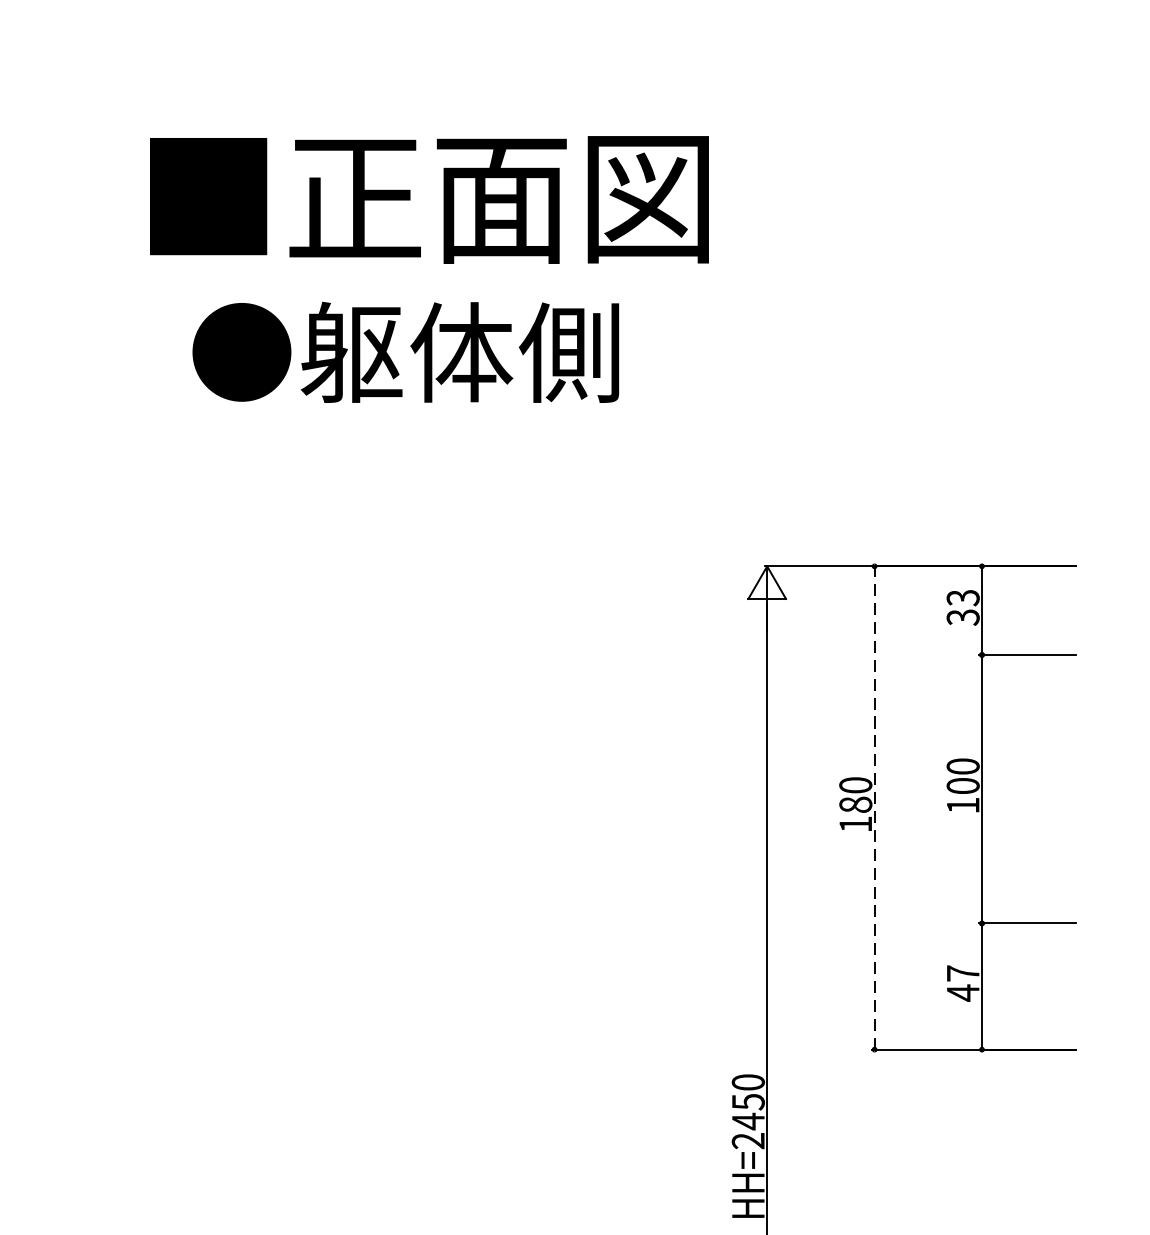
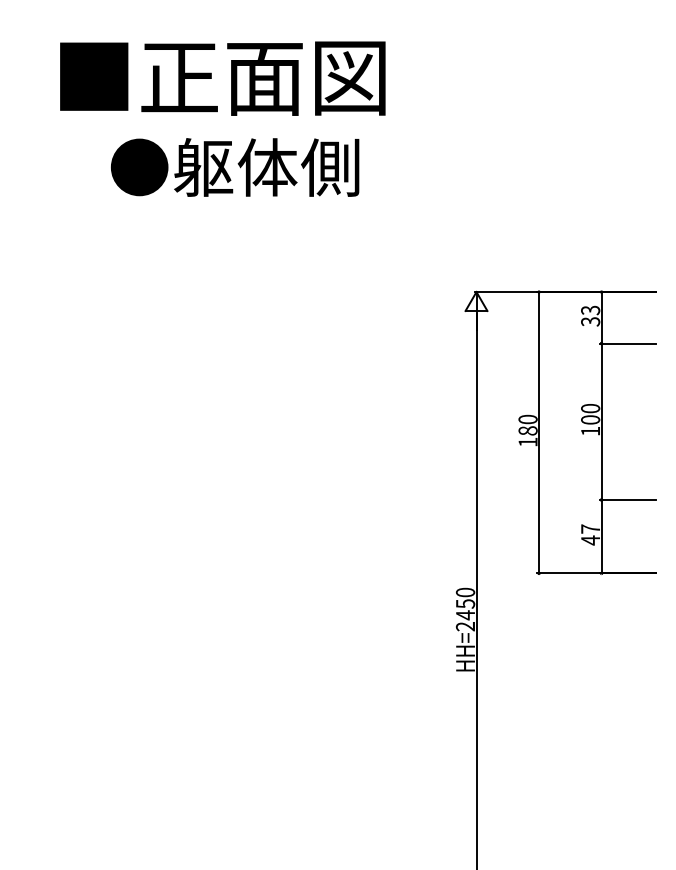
text: (428, 199) -> (222, 78), moved
text: (406, 352) -> (235, 167), moved
line: (875, 807) -> (539, 432), dashed -> solid

